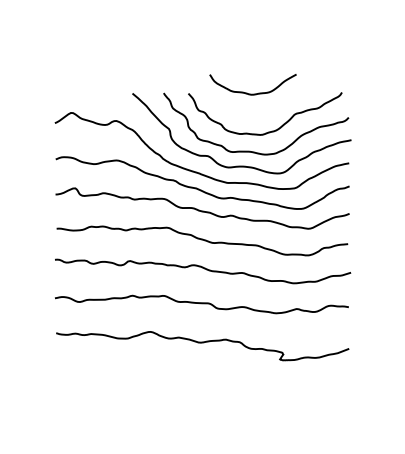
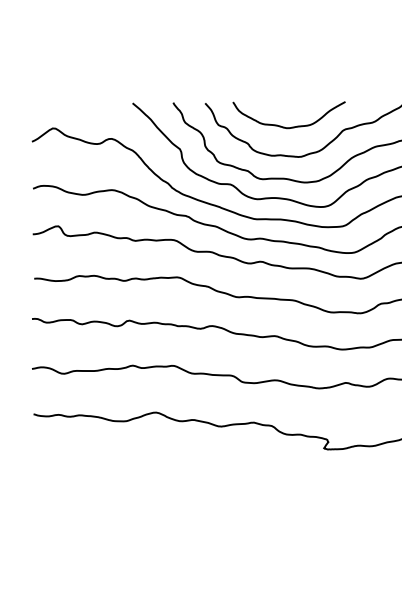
curve: (252, 93) -> (288, 126), moved

